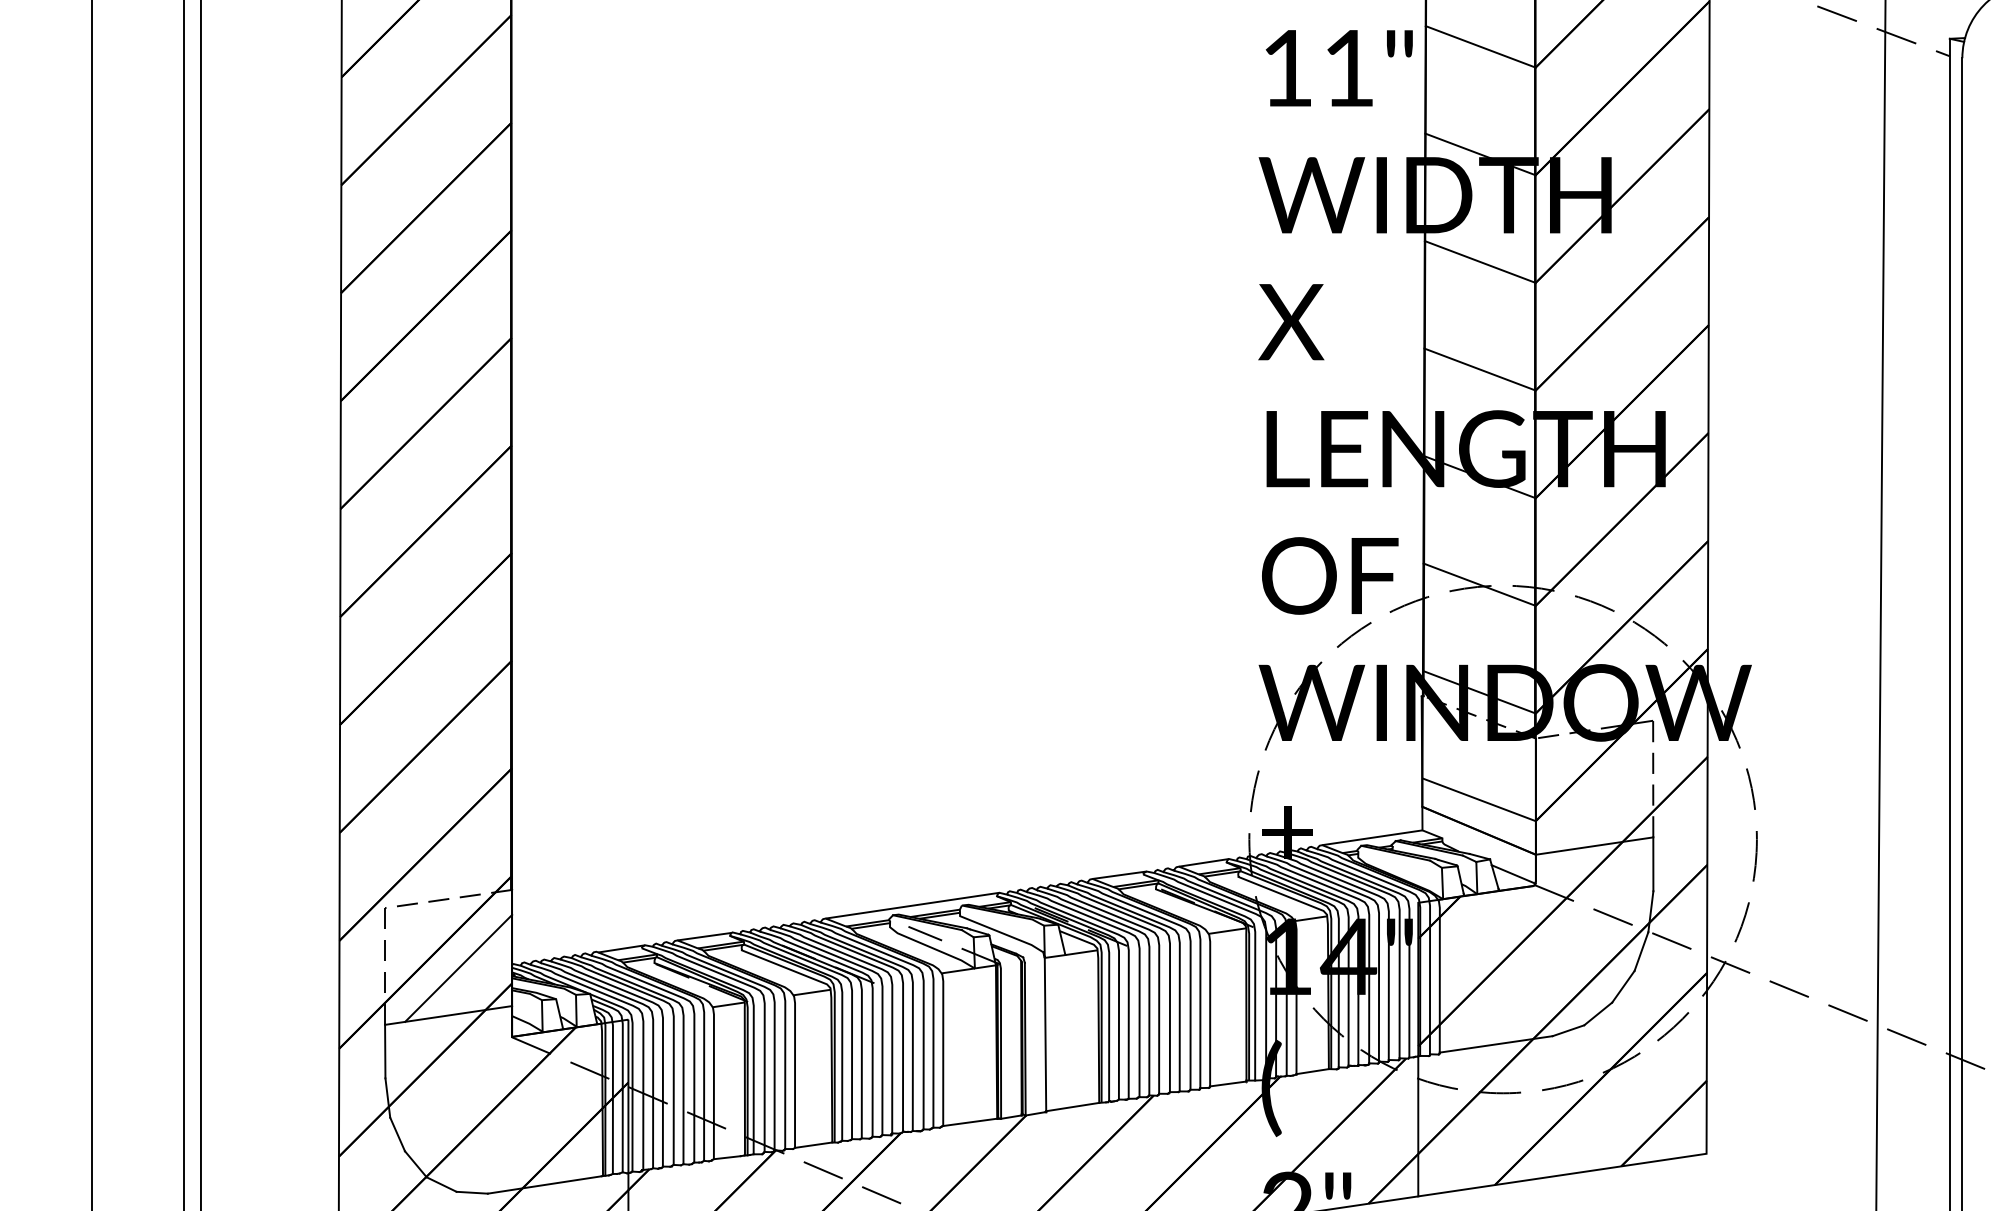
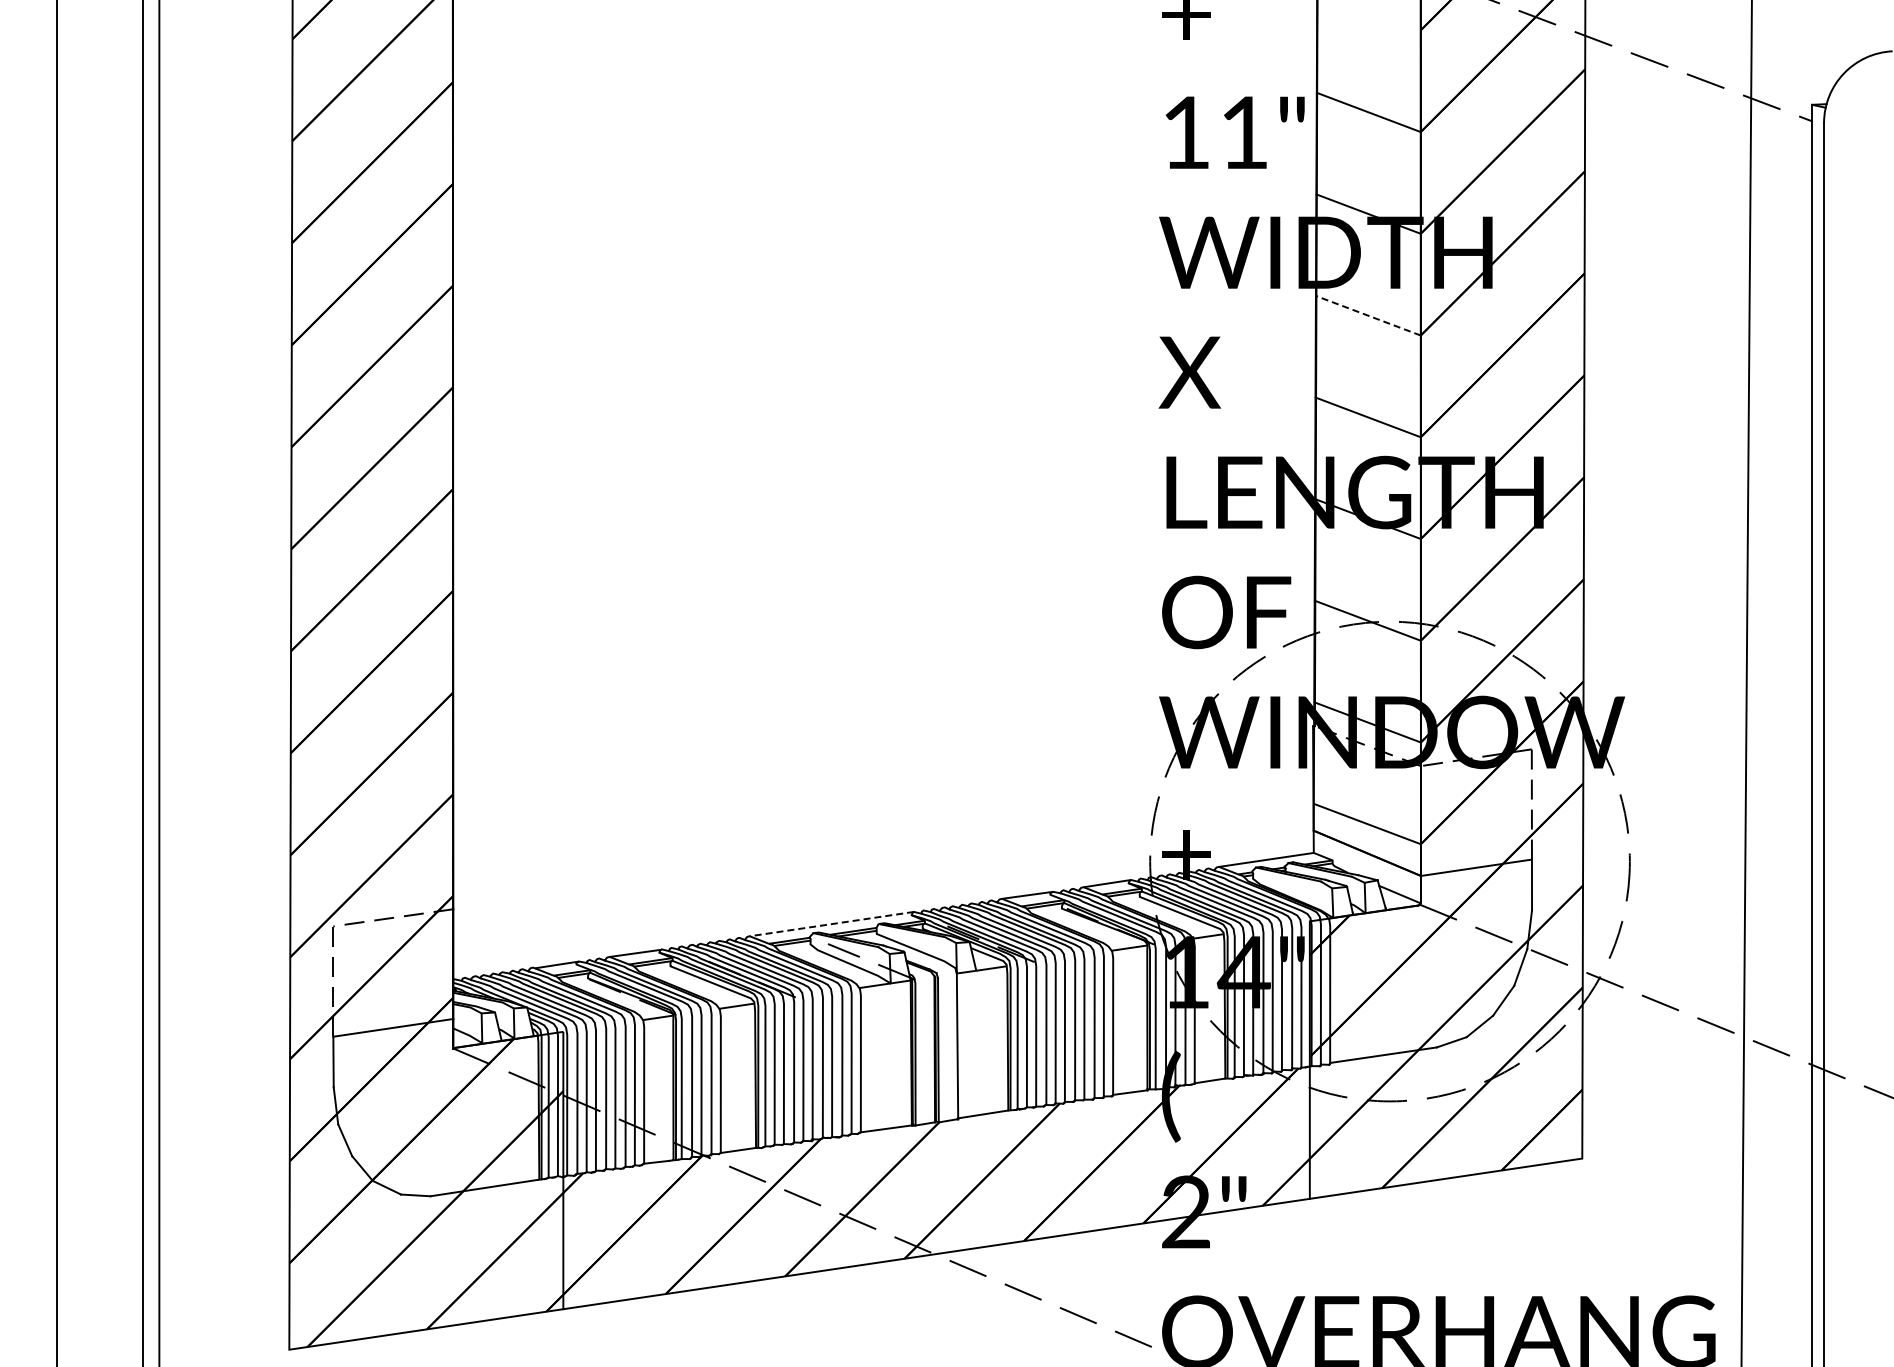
line: (1480, 261) -> (1368, 315), solid -> dashed
line: (912, 906) -> (831, 924), solid -> dashed
line: (458, 967) -> (402, 982), removed

